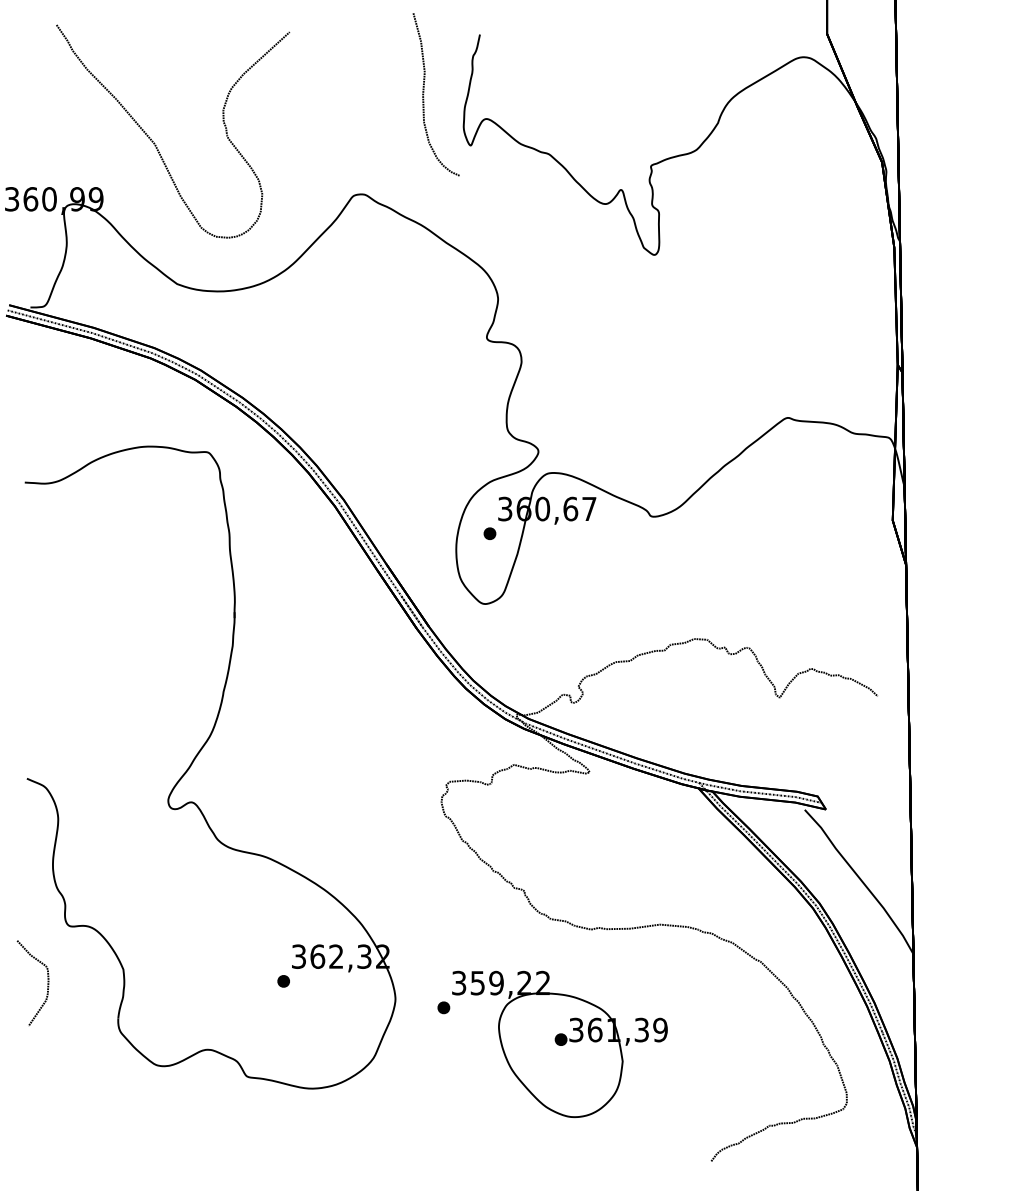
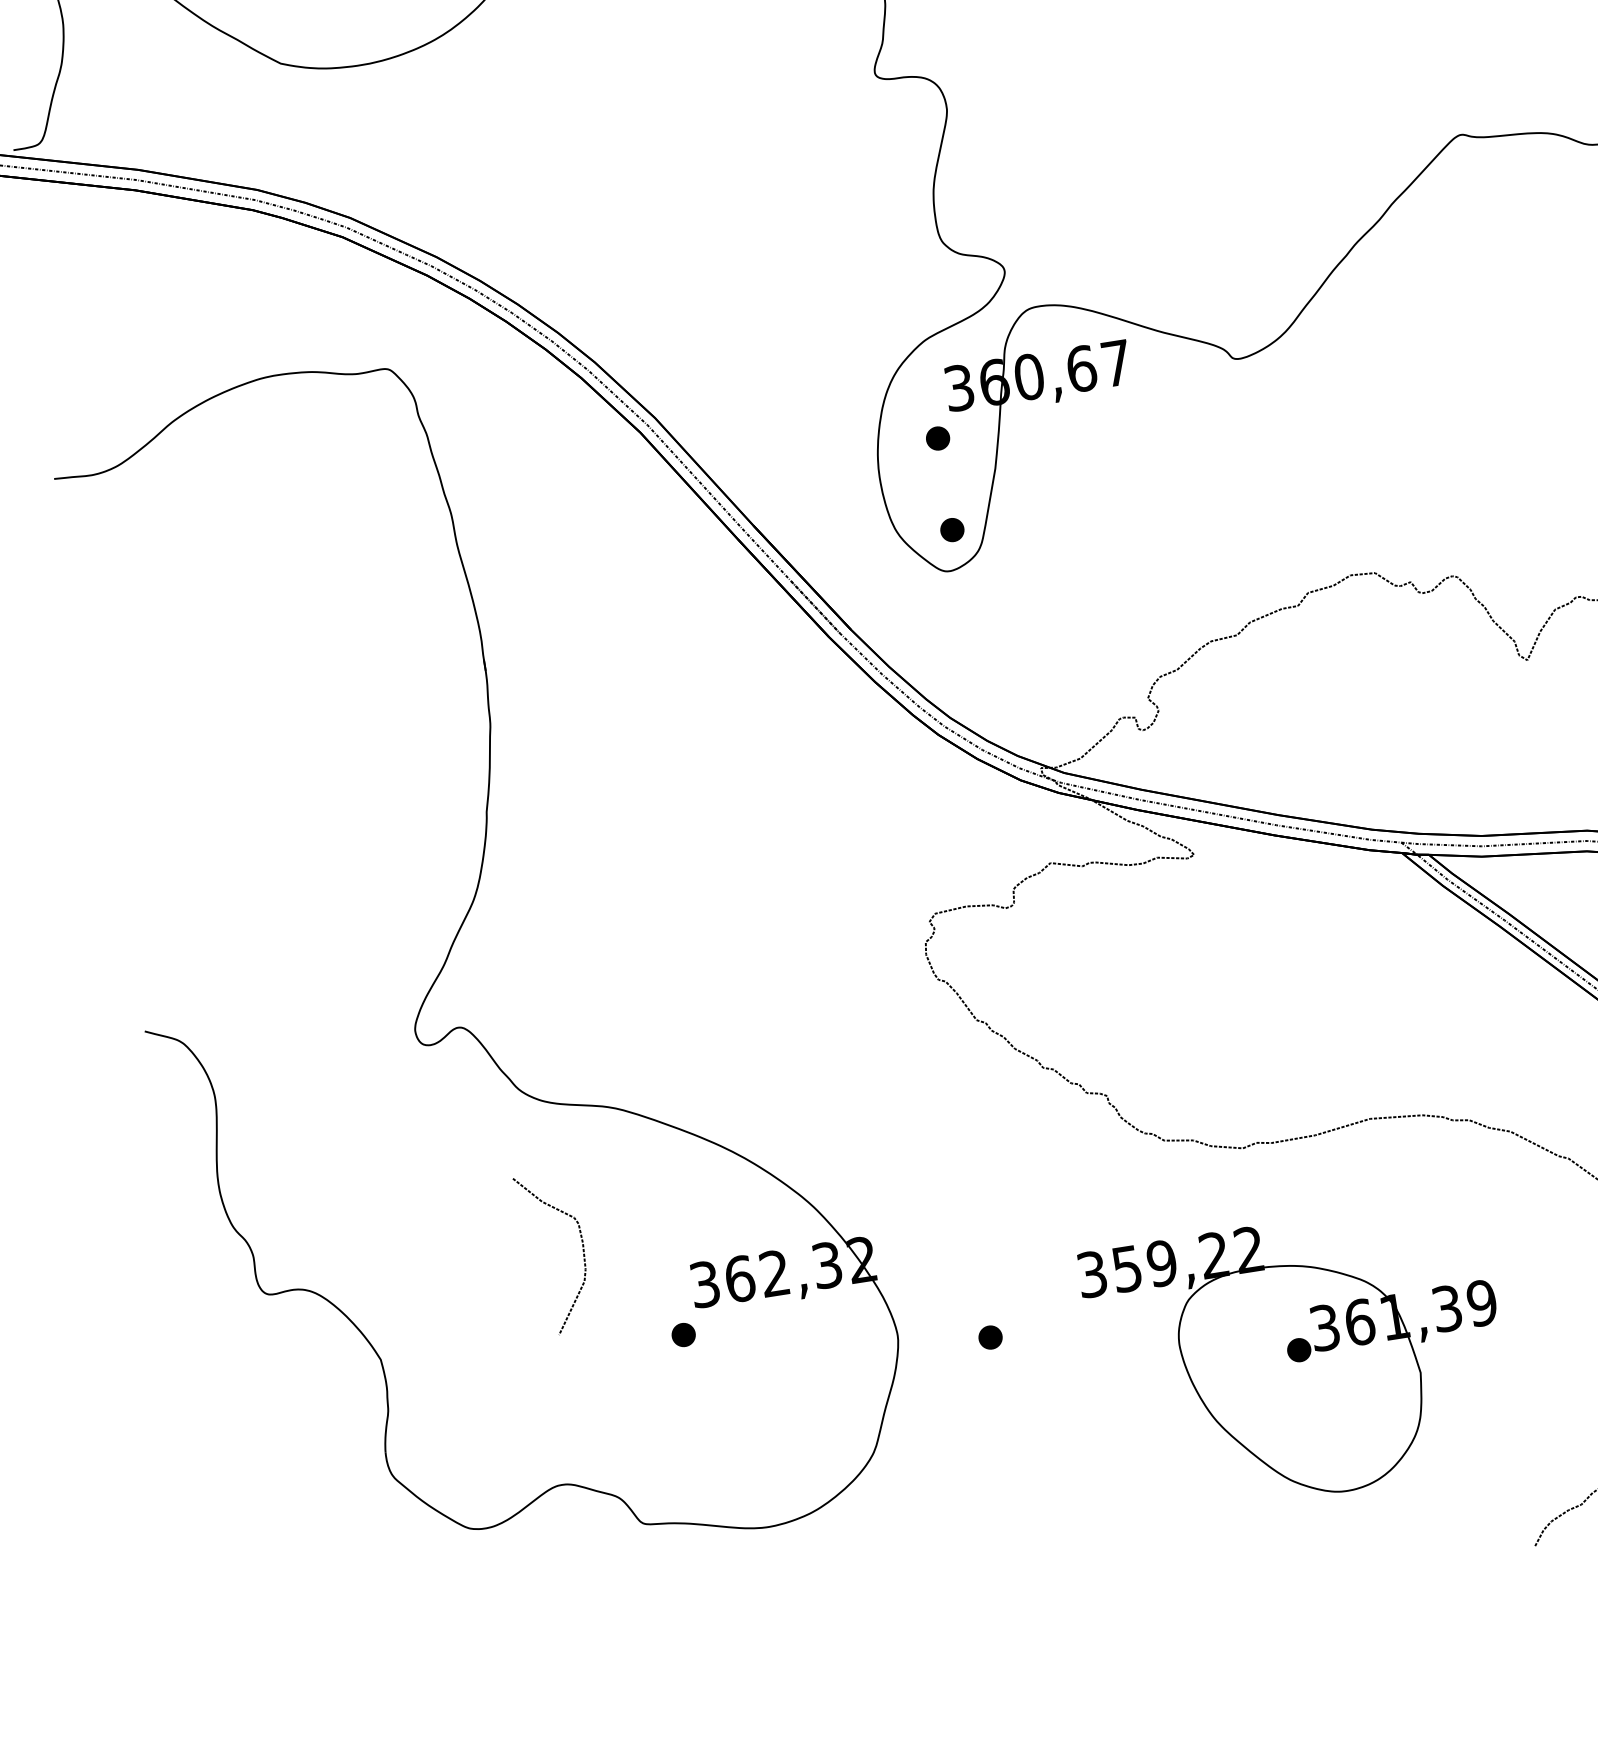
part: (489, 582) -> (951, 529), added
curve: (47, 982) -> (581, 1247), moved
part: (559, 1044) -> (1297, 1359), moved

